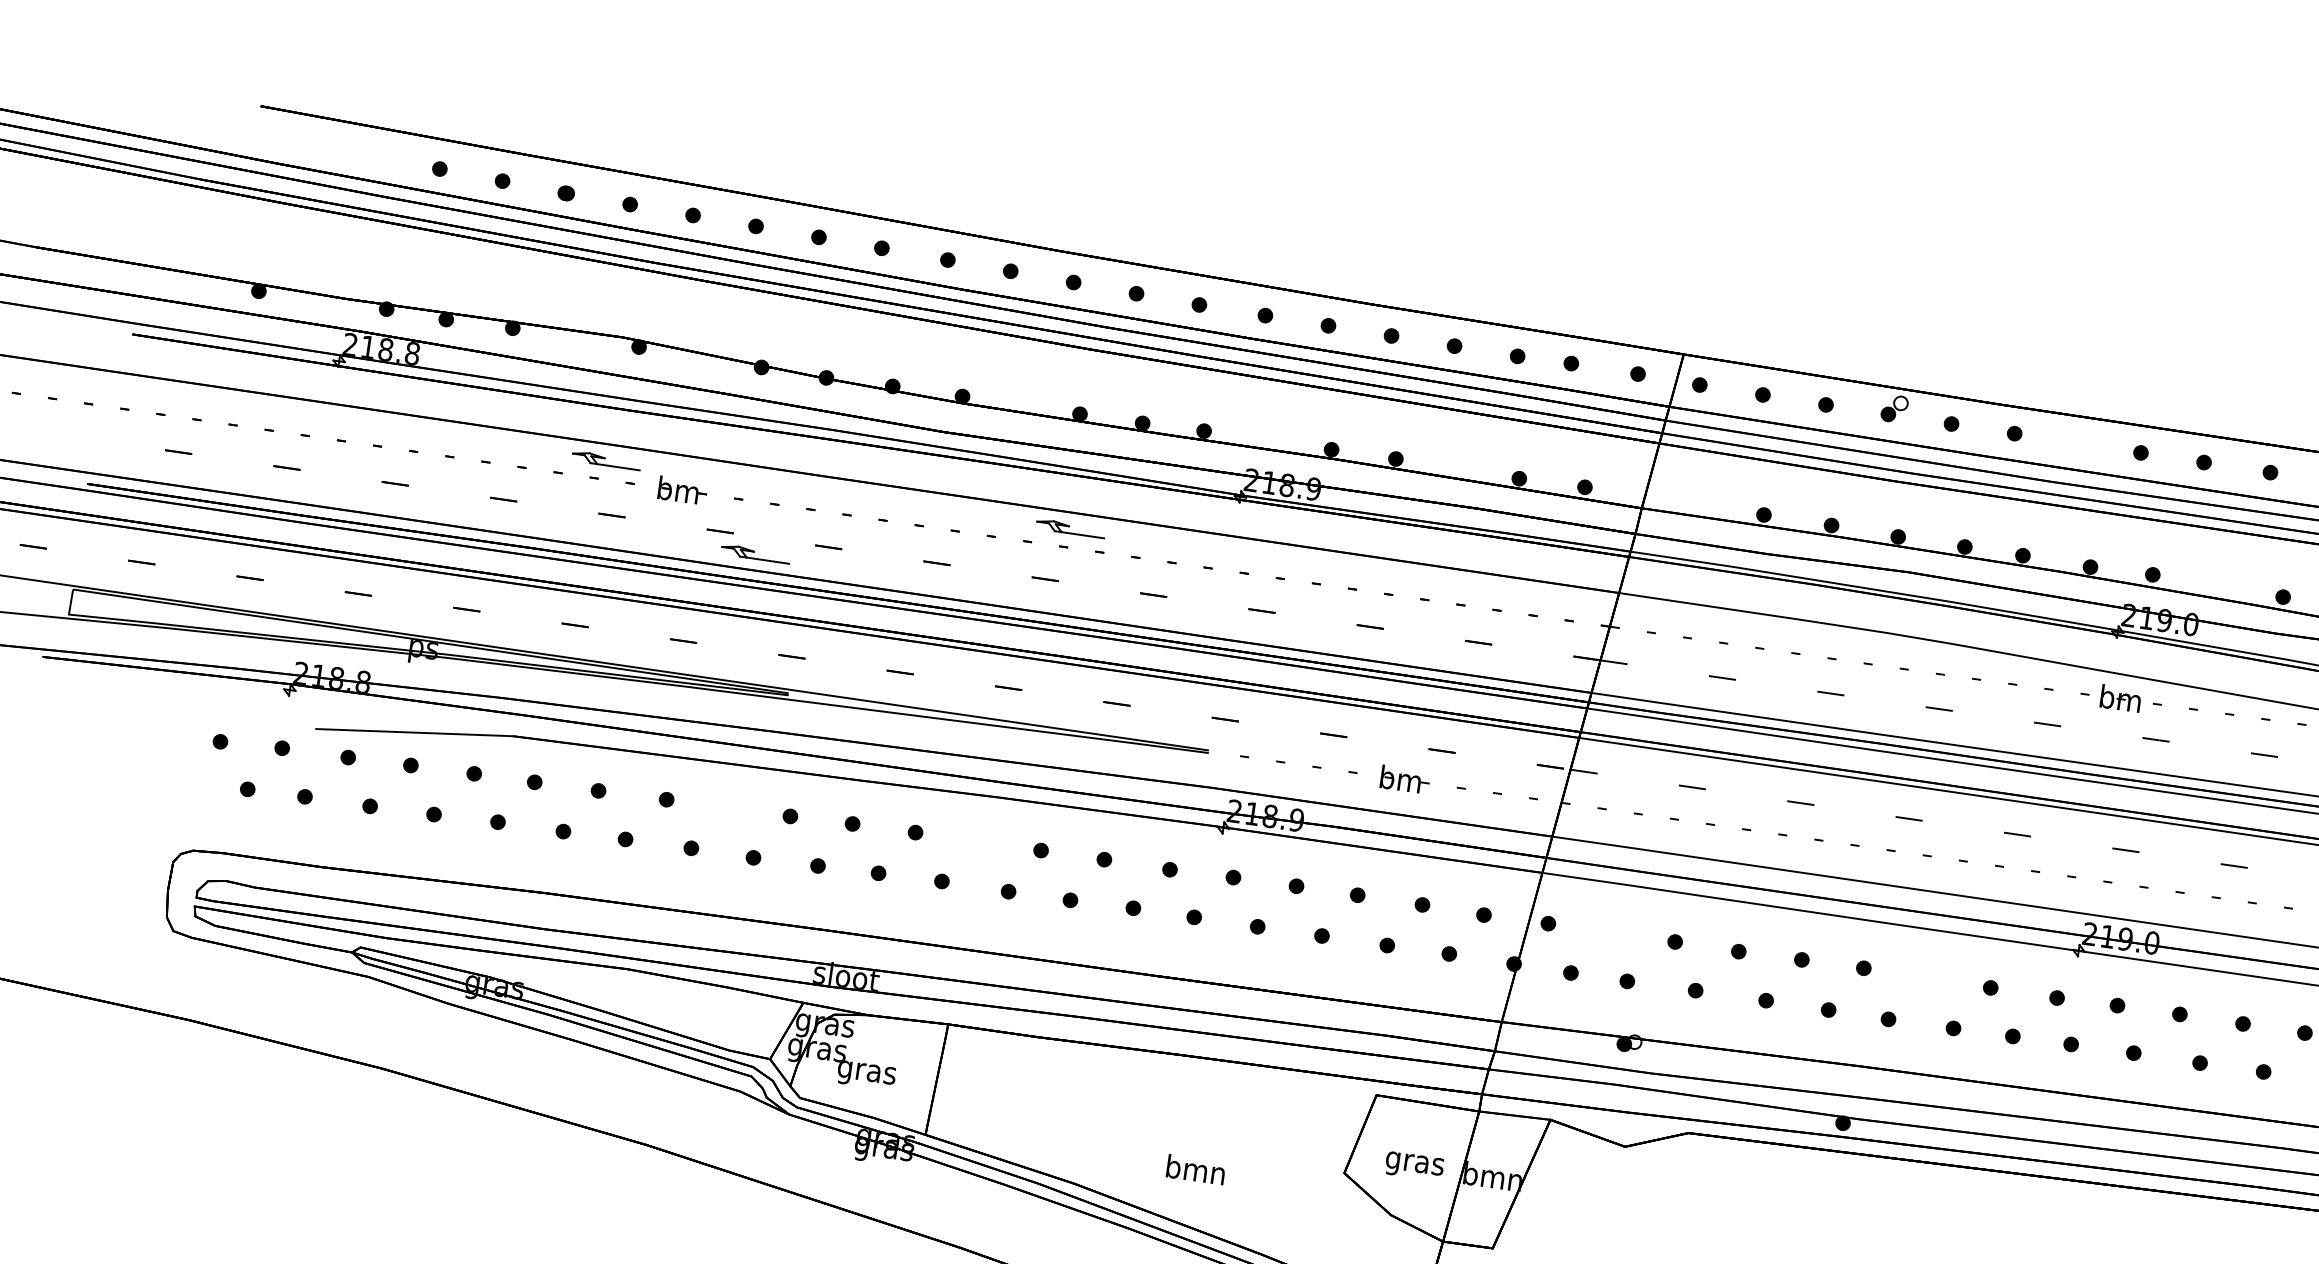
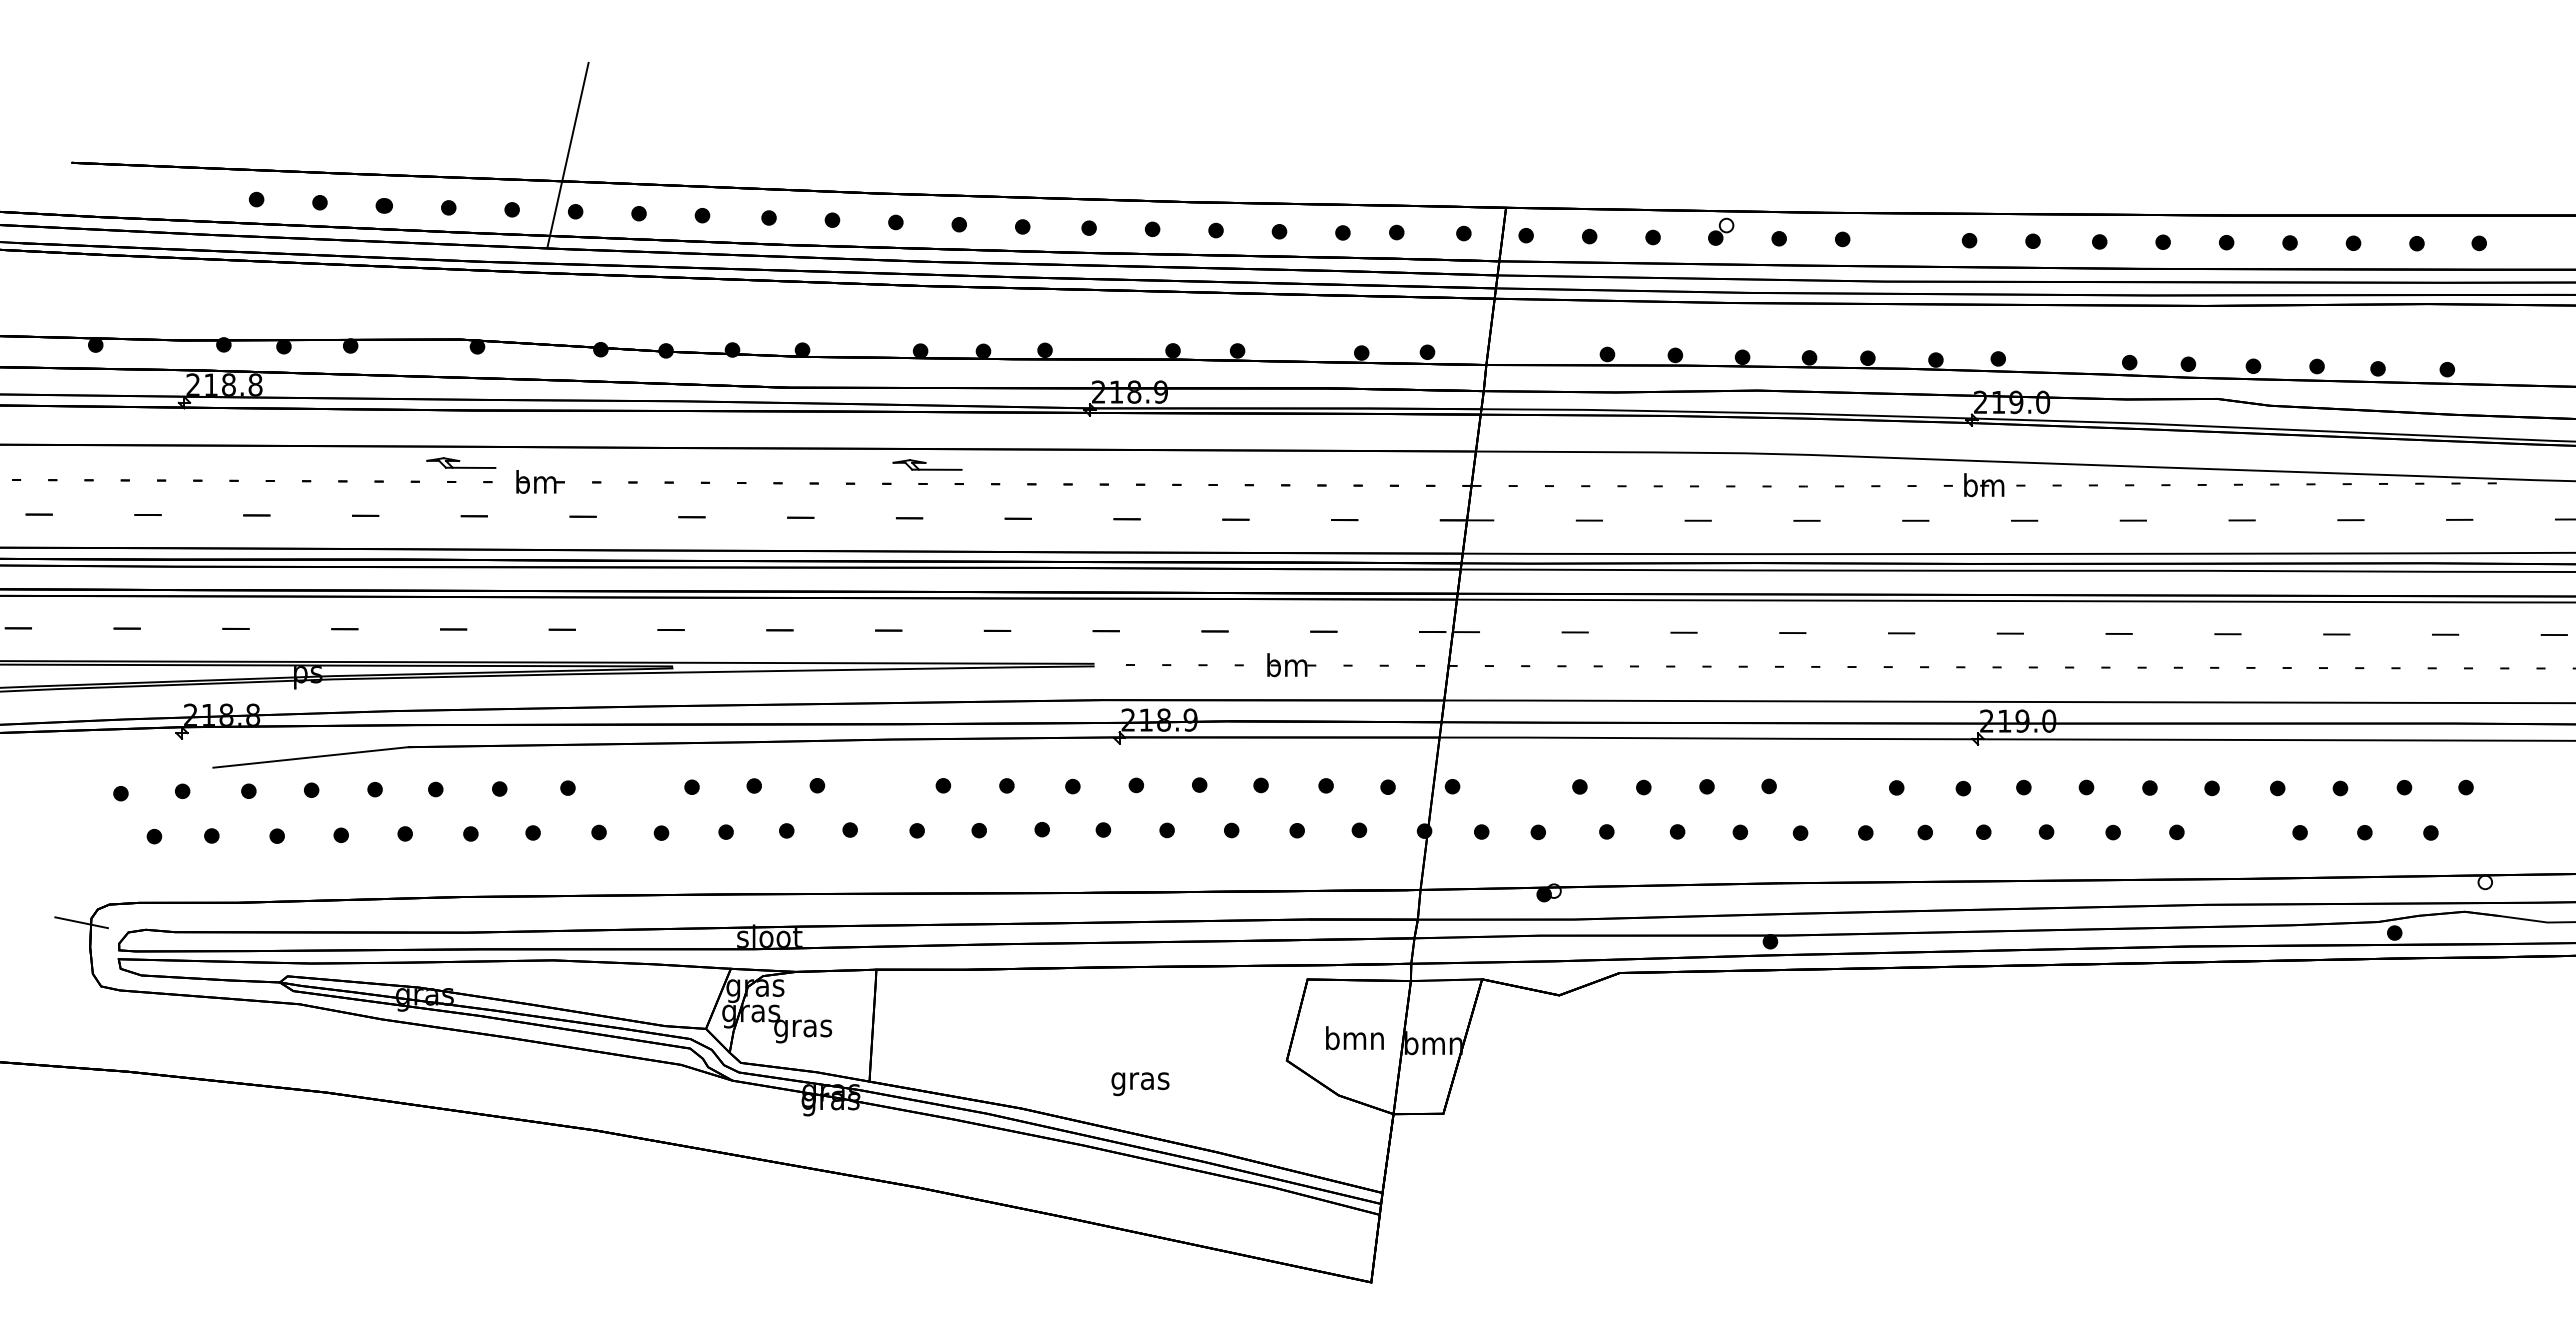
line: (756, 168) -> (567, 154), added
part: (756, 553) -> (621, 533), removed
line: (162, 864) -> (81, 922), added
text: (1414, 1163) -> (1354, 1041), gras -> bmn
text: (1195, 1173) -> (1140, 1081), bmn -> gras

